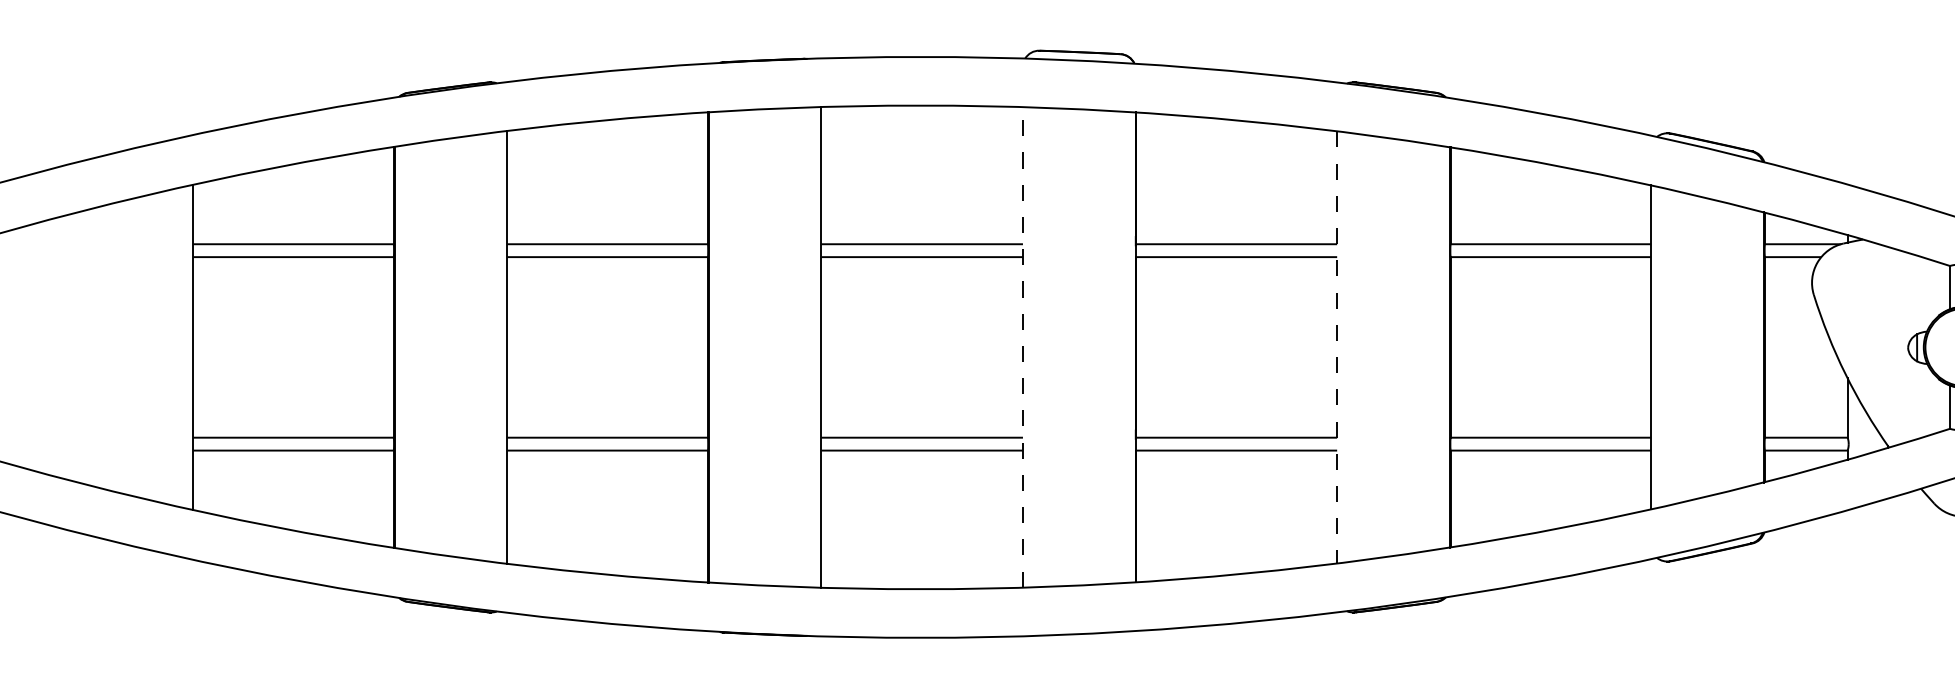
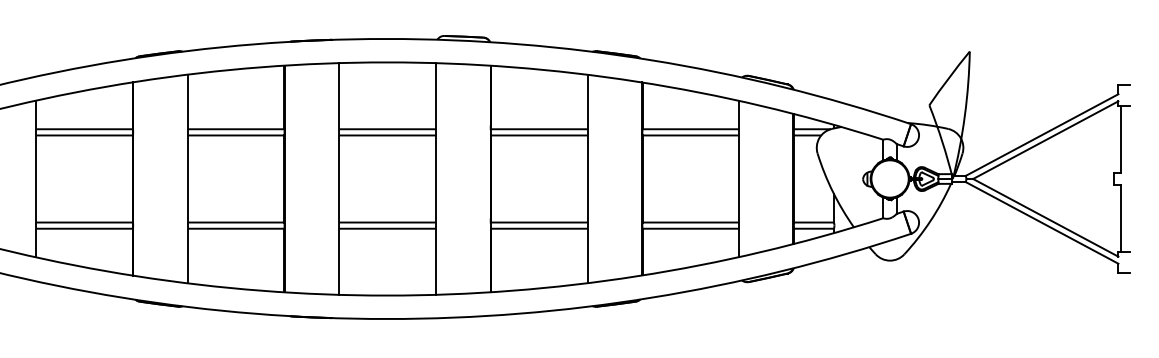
line: (1023, 346) -> (436, 178), dashed -> solid
line: (1336, 348) -> (587, 179), dashed -> solid

